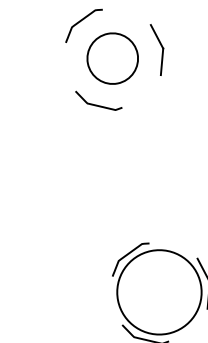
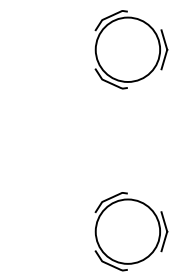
circle: (112, 58) -> (127, 49), size x1.67

